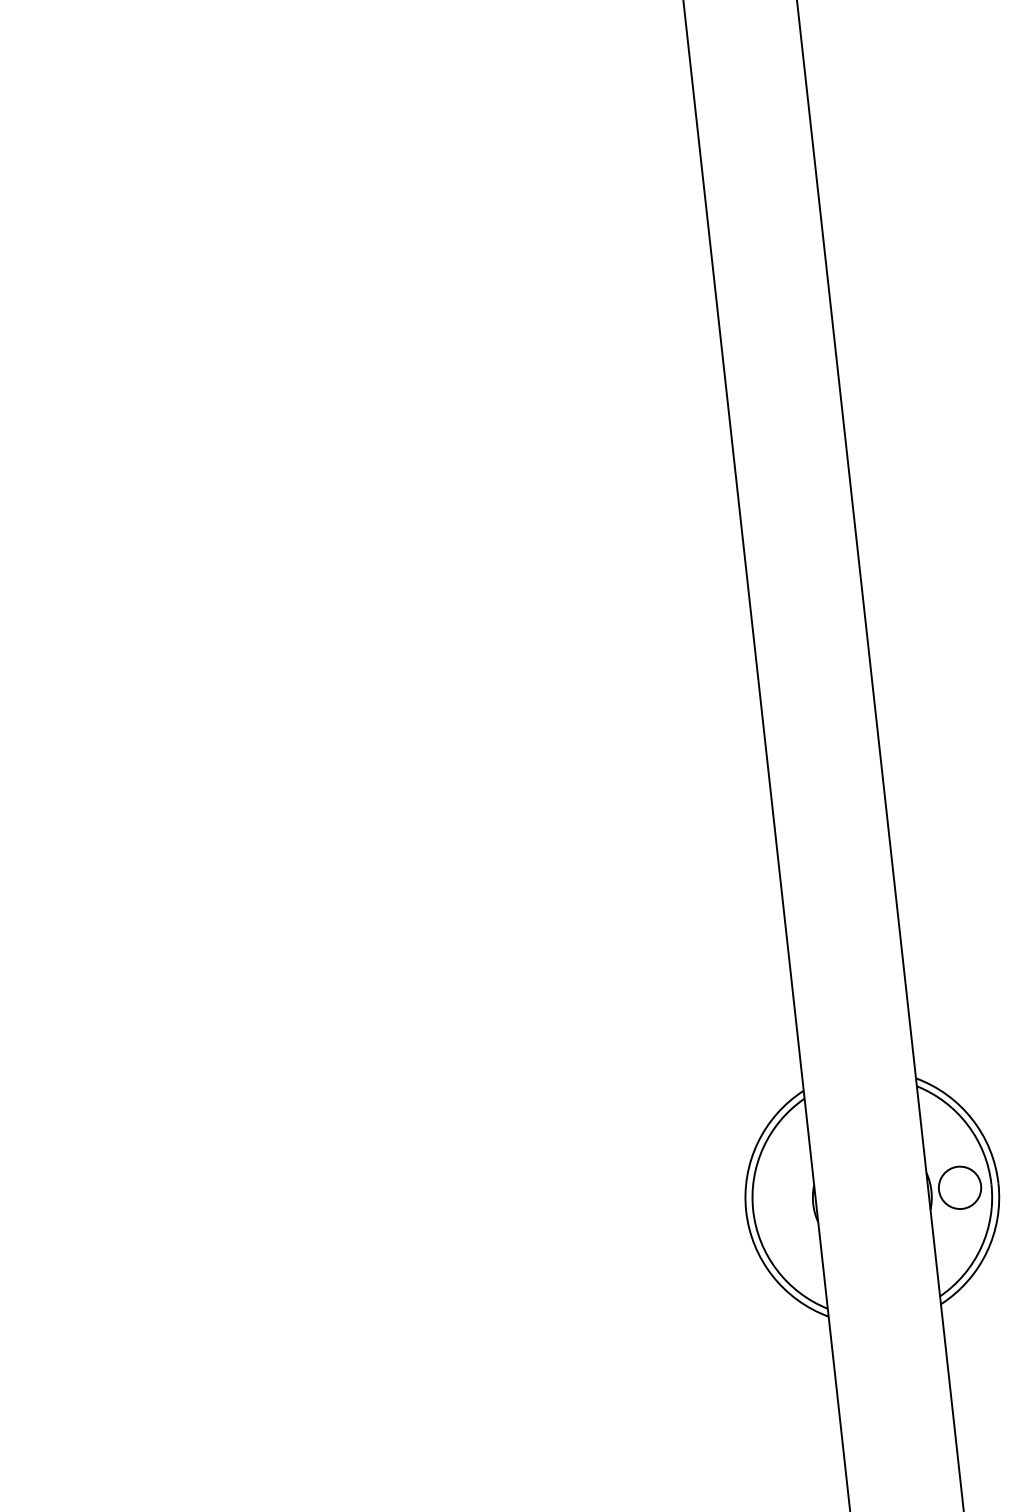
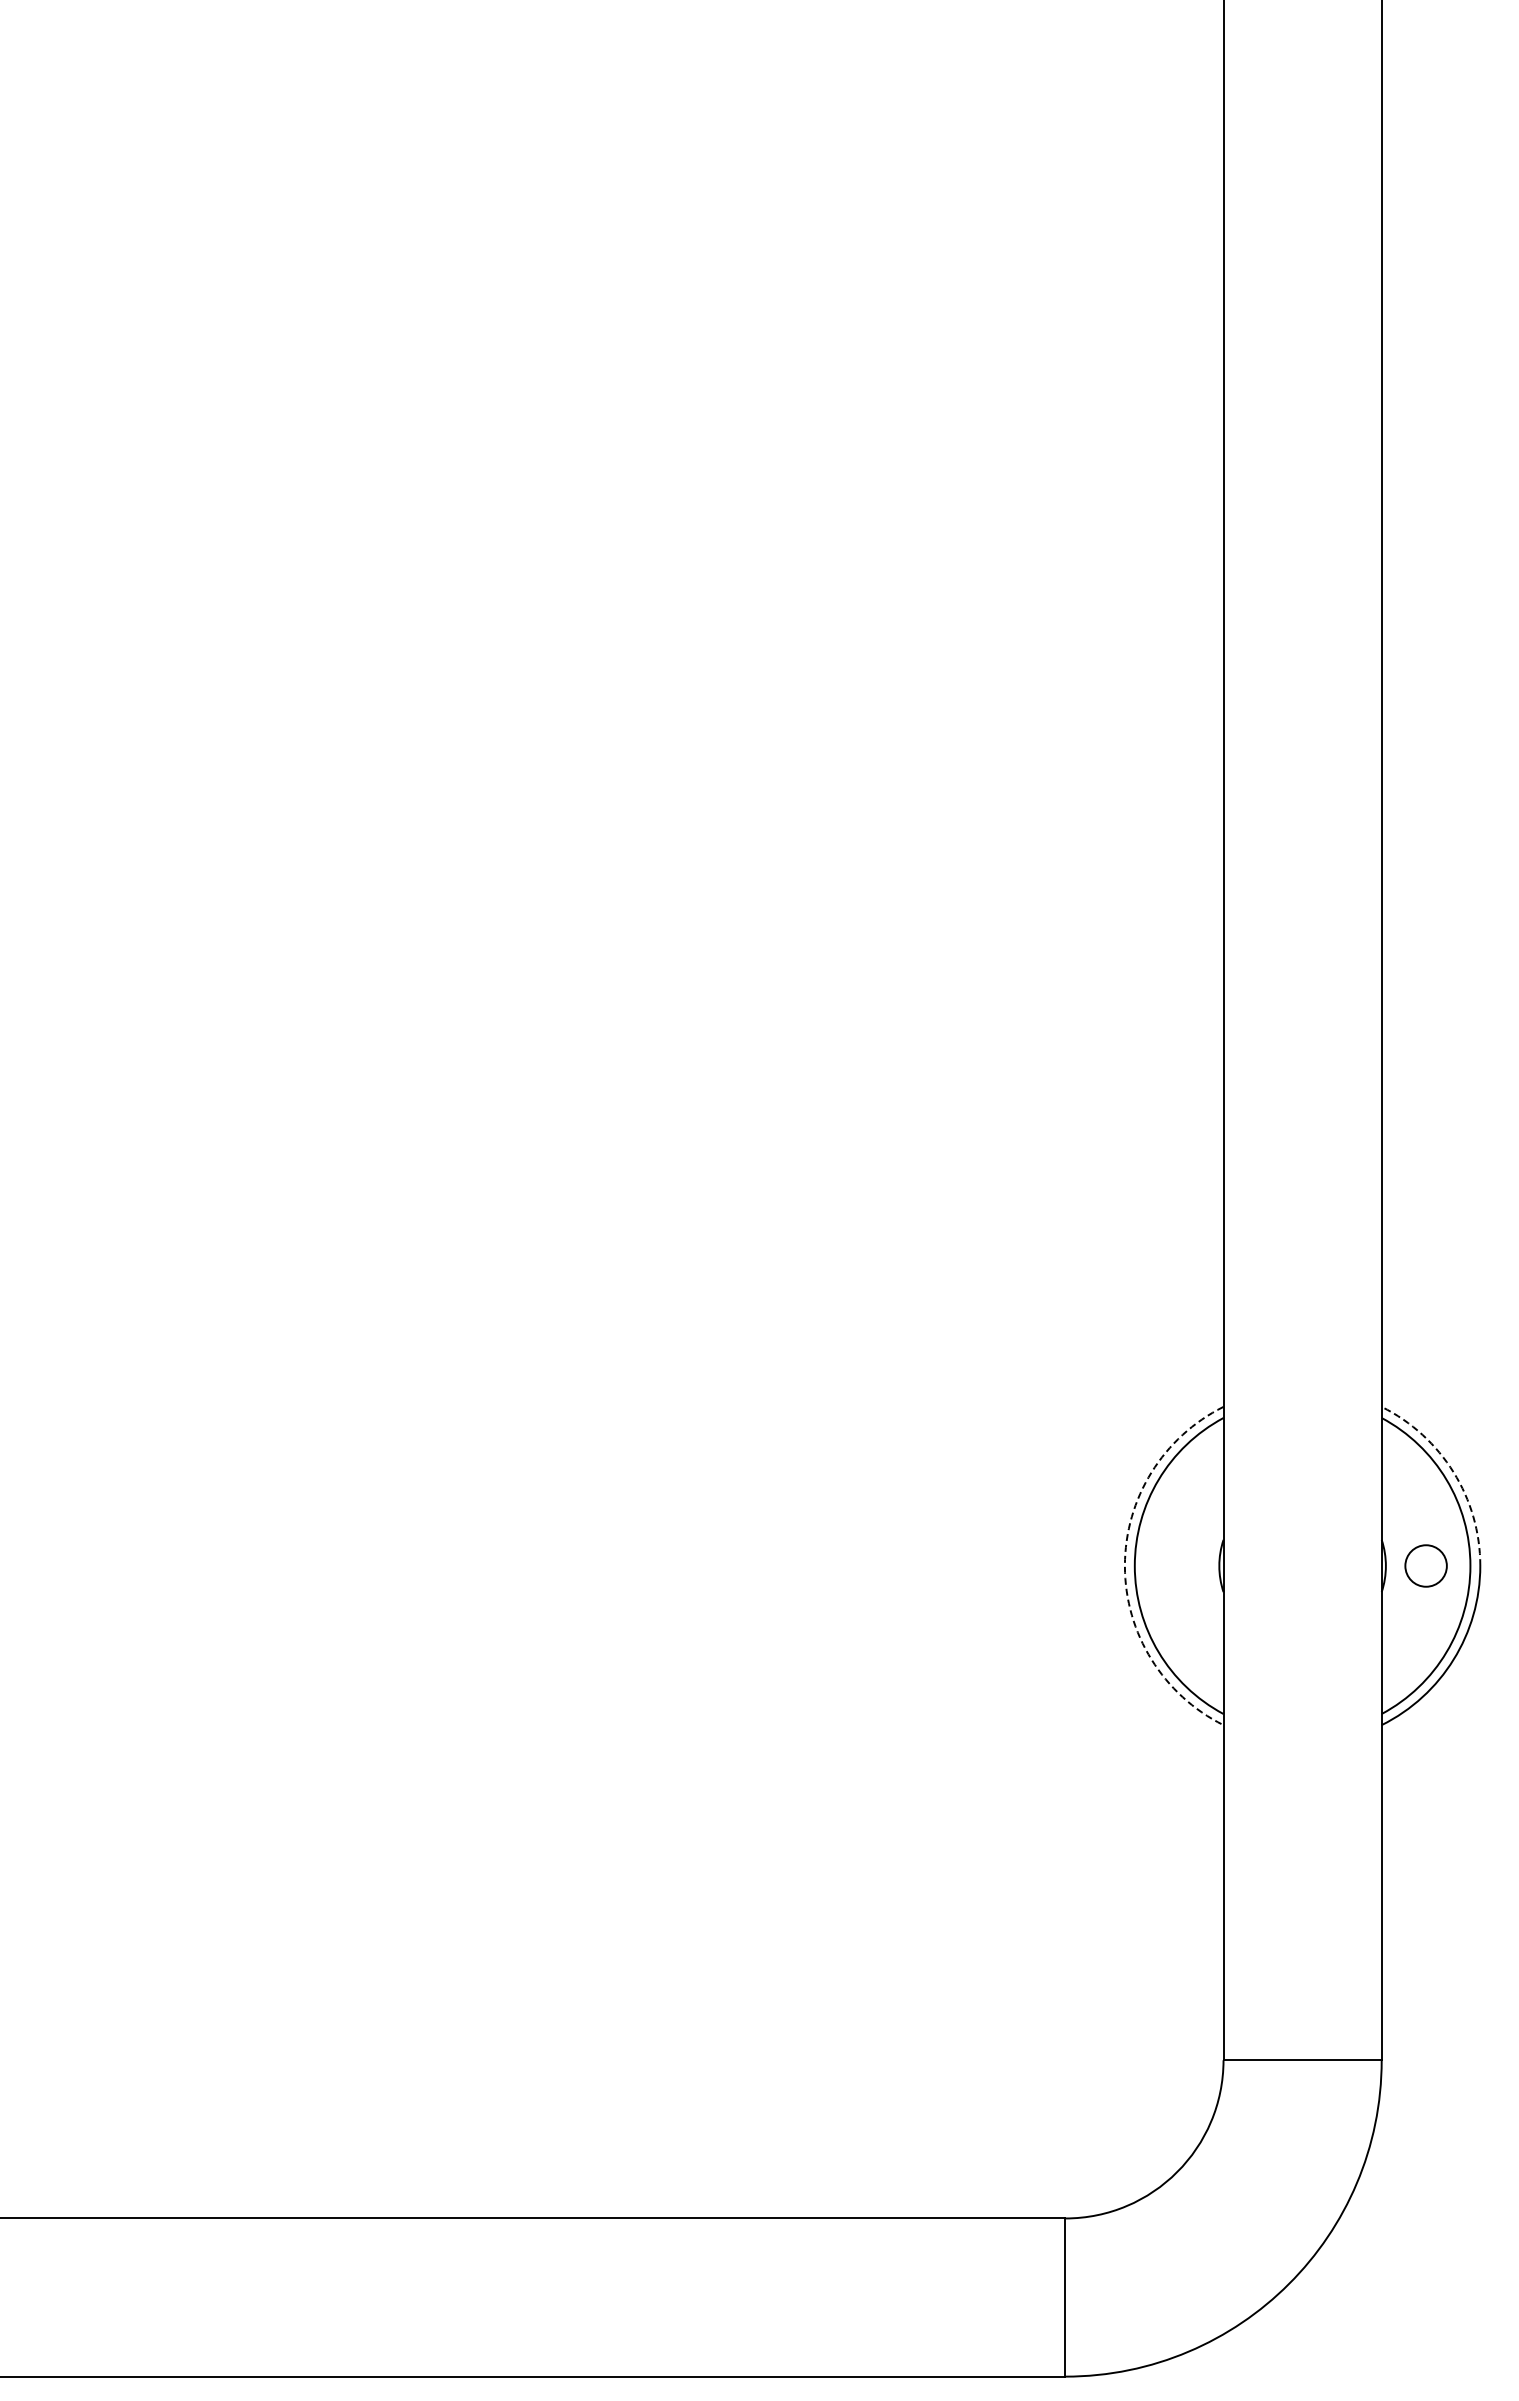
arc: (972, 1119) -> (1453, 1472), solid -> dashed
circle: (959, 1187) -> (1425, 1565), size x0.7
arc: (745, 1211) -> (1124, 1566), solid -> dashed

